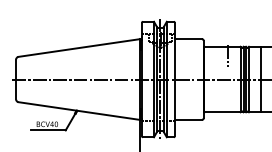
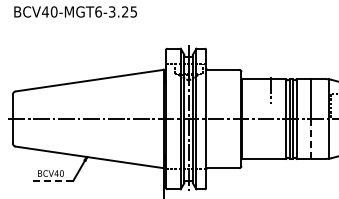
line: (261, 95) -> (311, 138), solid -> dashed
line: (47, 130) -> (51, 181), solid -> dashed

